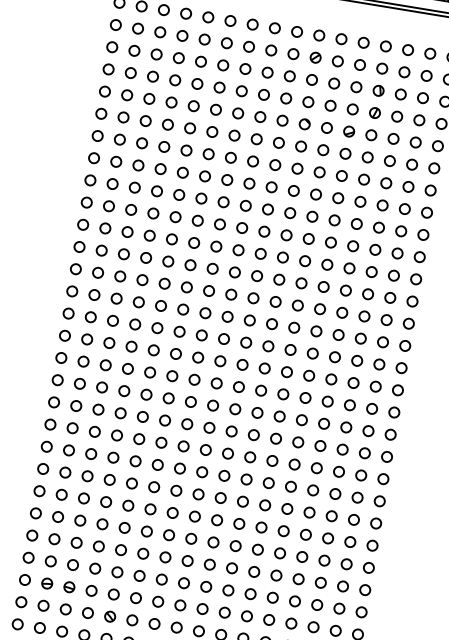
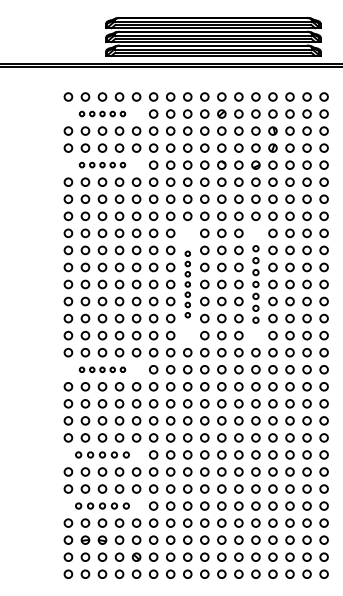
part: (160, 31) -> (102, 113), size x0.6
part: (149, 98) -> (102, 164), size x0.6
part: (234, 272) -> (187, 284), size x0.6
part: (323, 286) -> (255, 284), size x0.7
part: (105, 364) -> (102, 369), size x0.6
part: (87, 475) -> (102, 454), size x0.7
part: (76, 542) -> (102, 505), size x0.7

